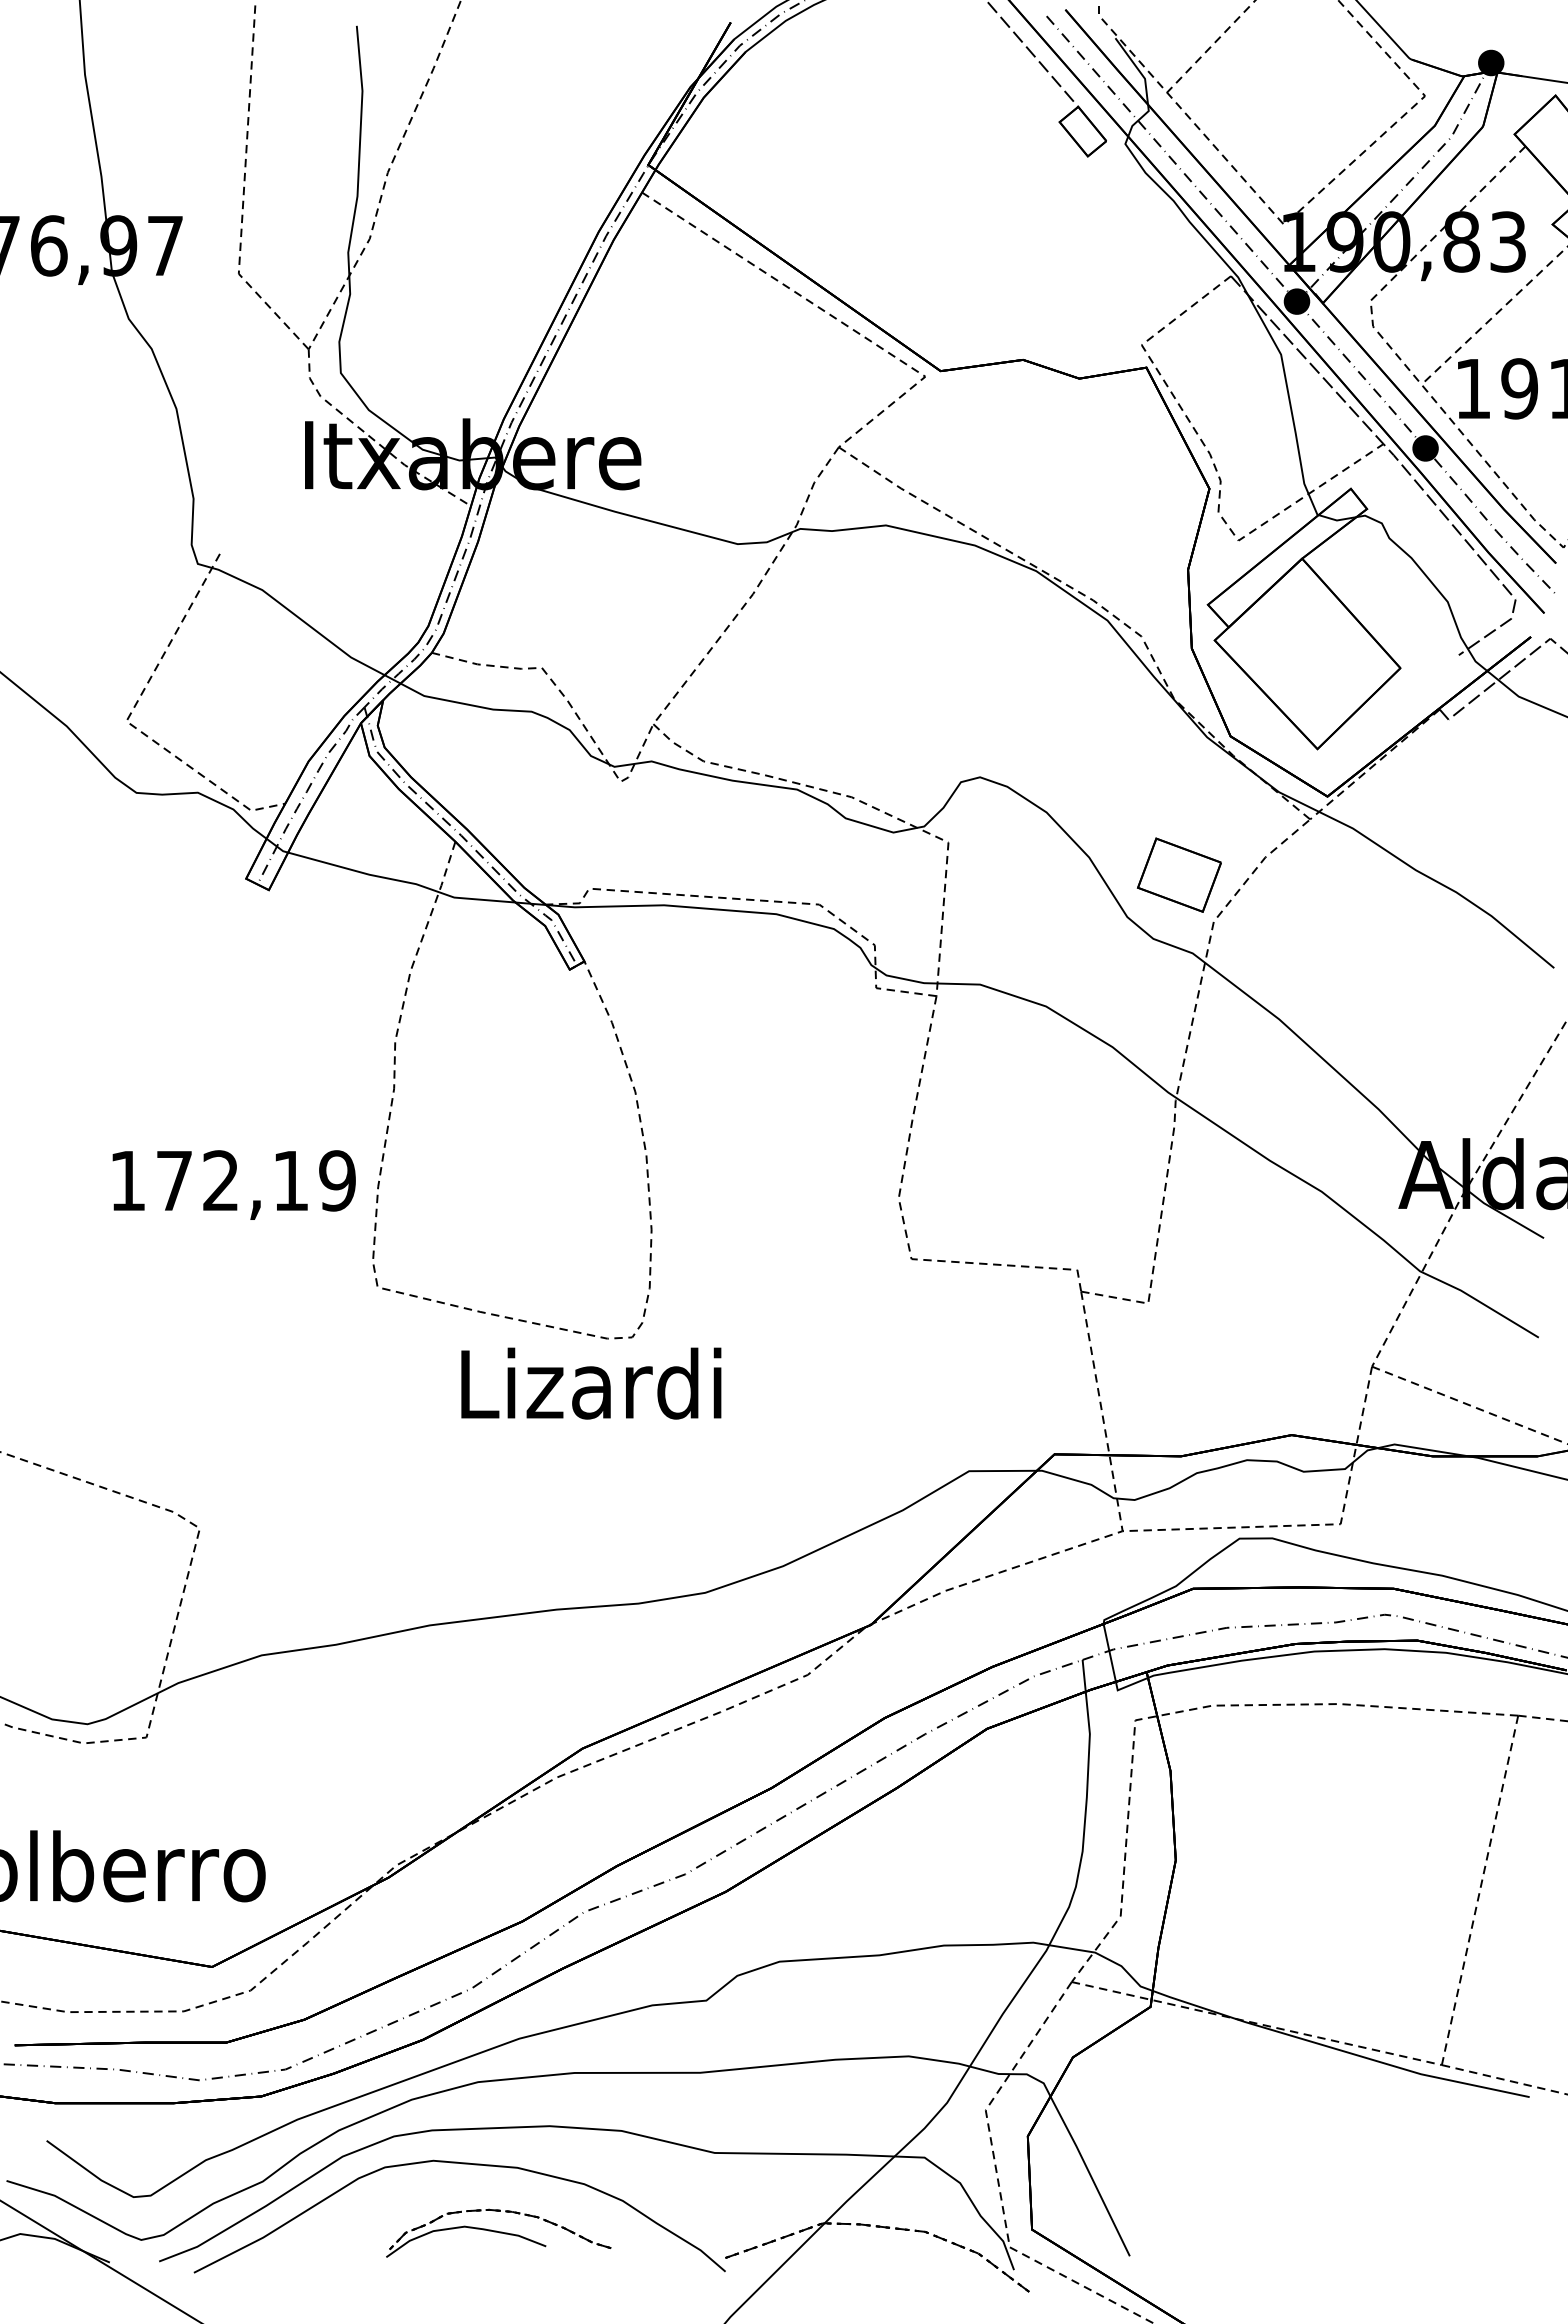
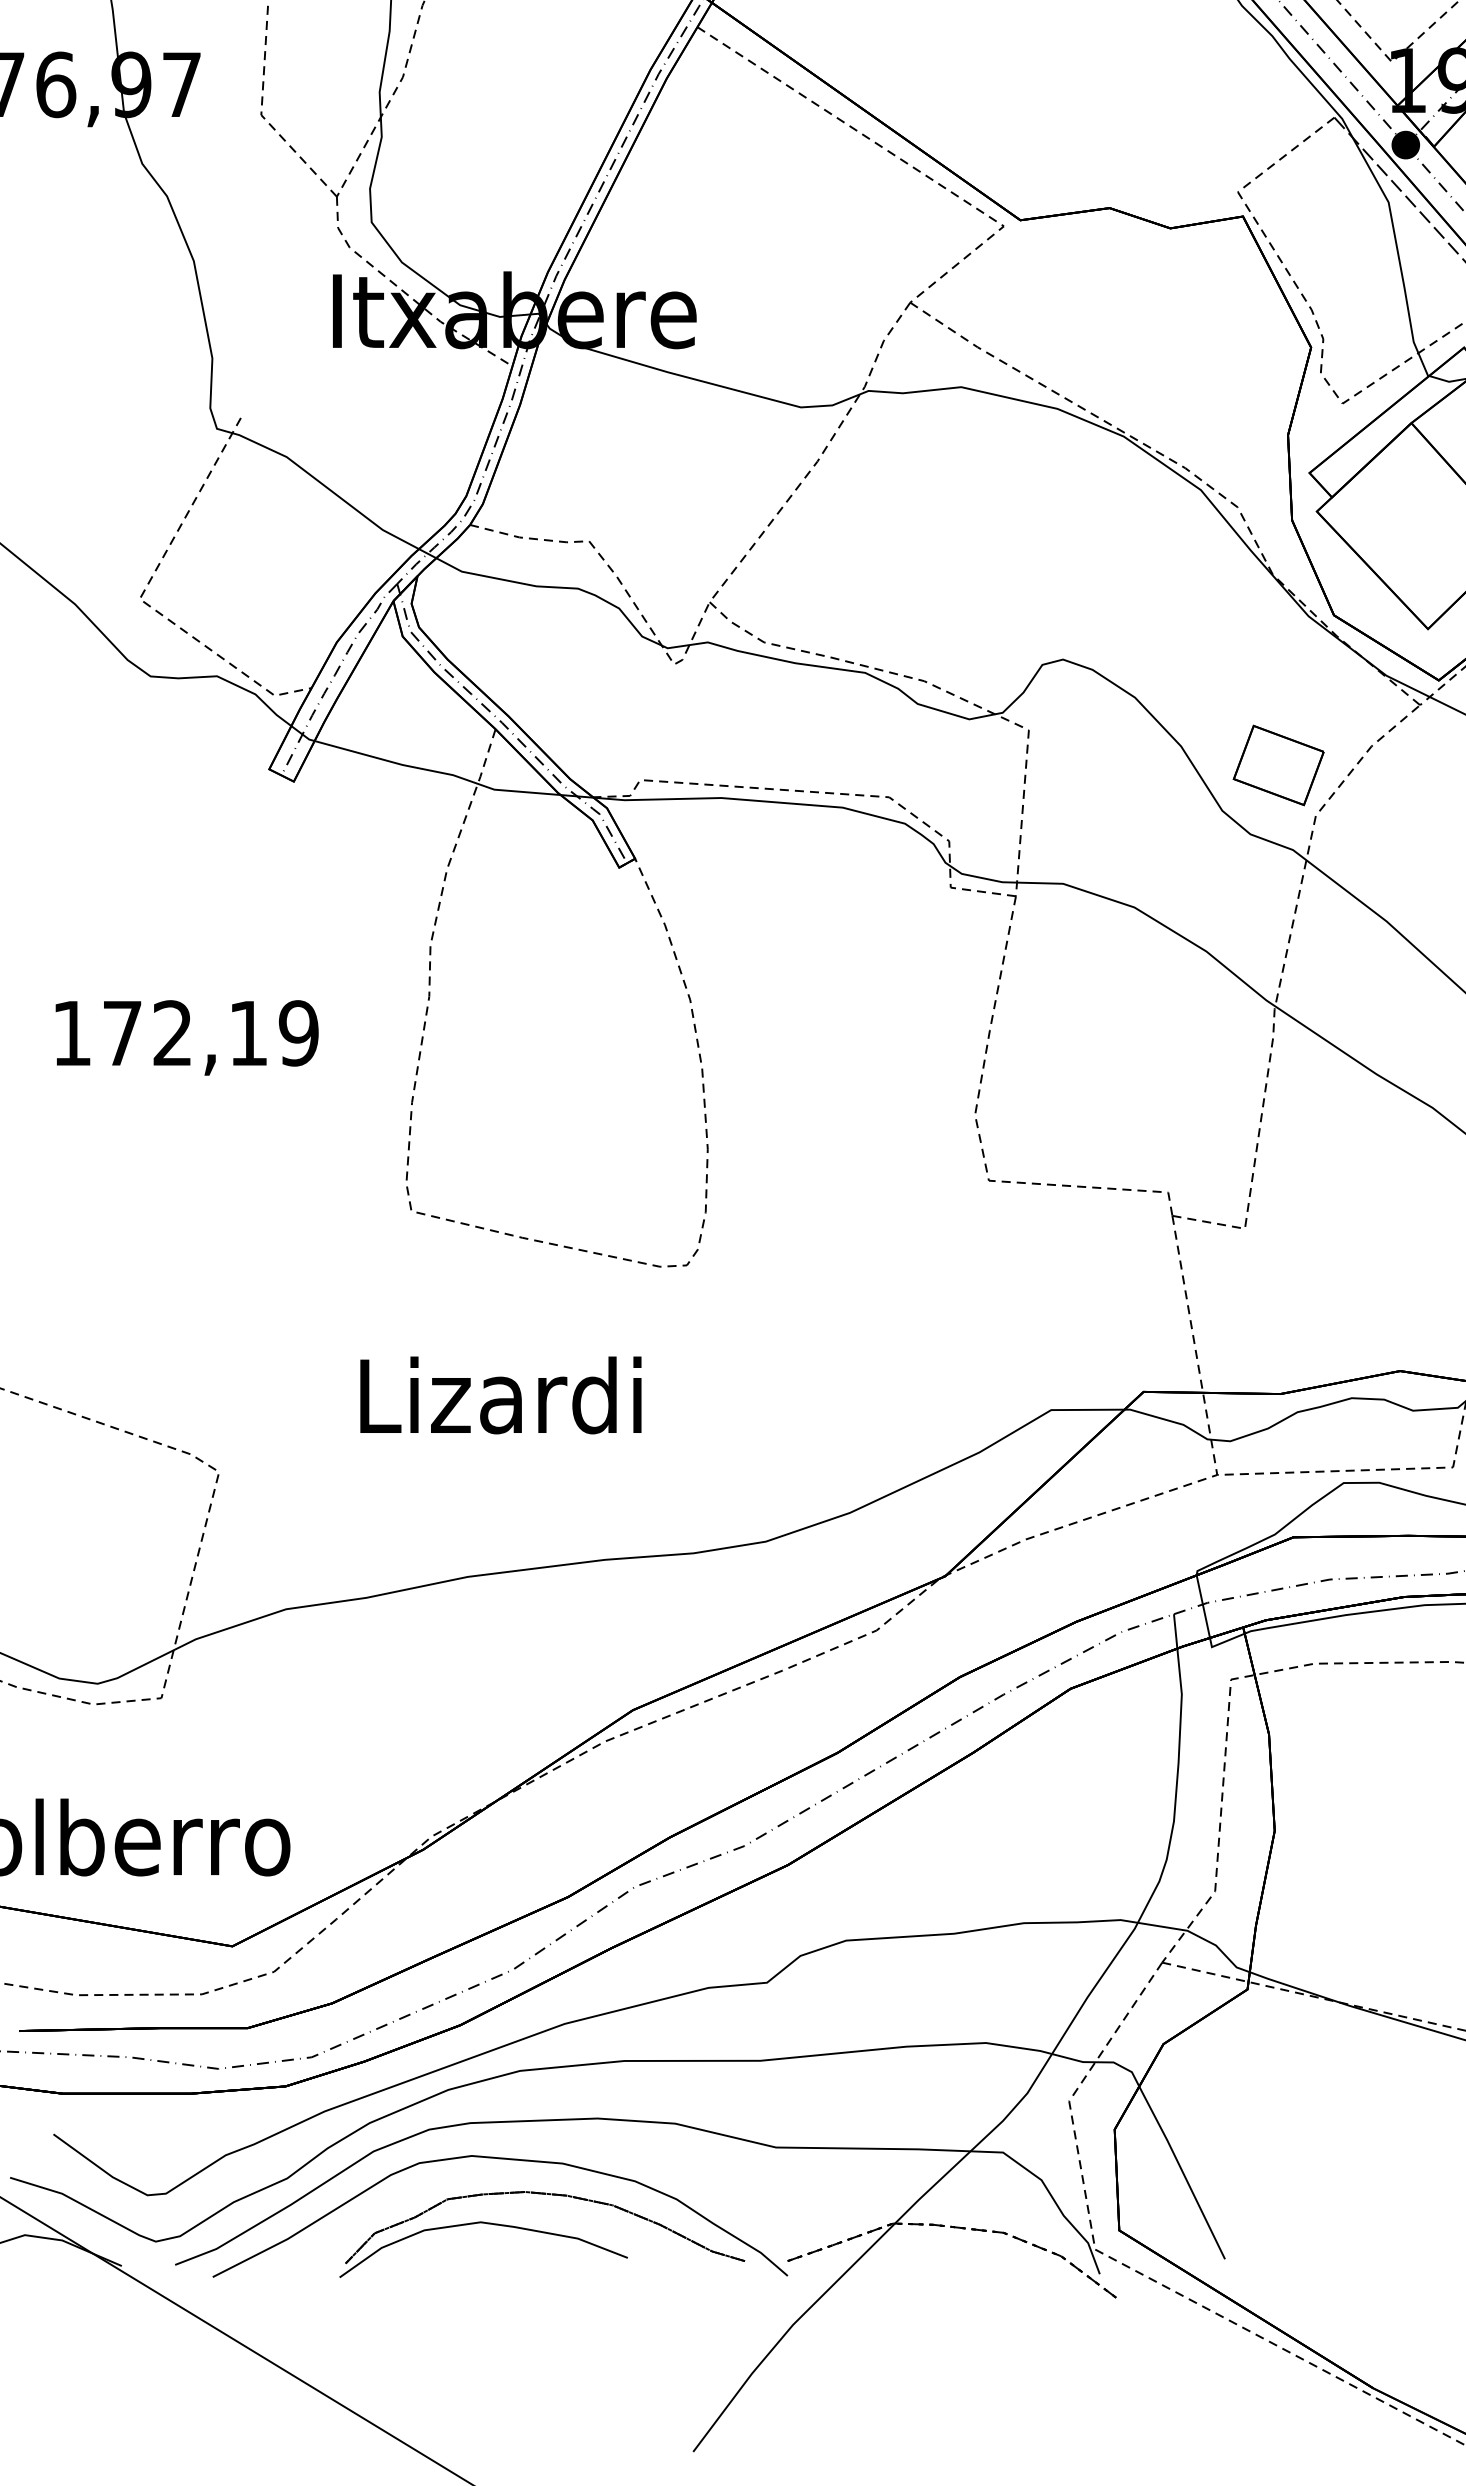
text: (233, 1184) -> (186, 1037), moved
text: (591, 1383) -> (501, 1395), moved
part: (498, 2233) -> (542, 2234), size x1.67

